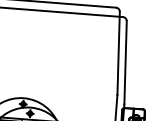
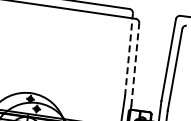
line: (119, 53) -> (129, 54), solid -> dashed
line: (125, 62) -> (135, 64), solid -> dashed

